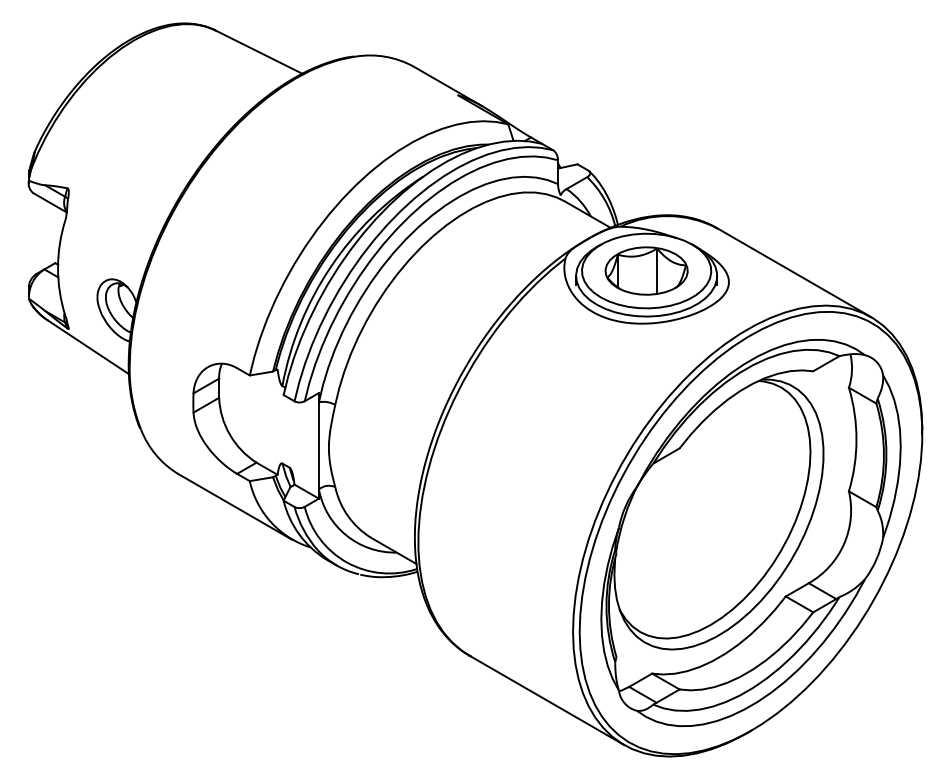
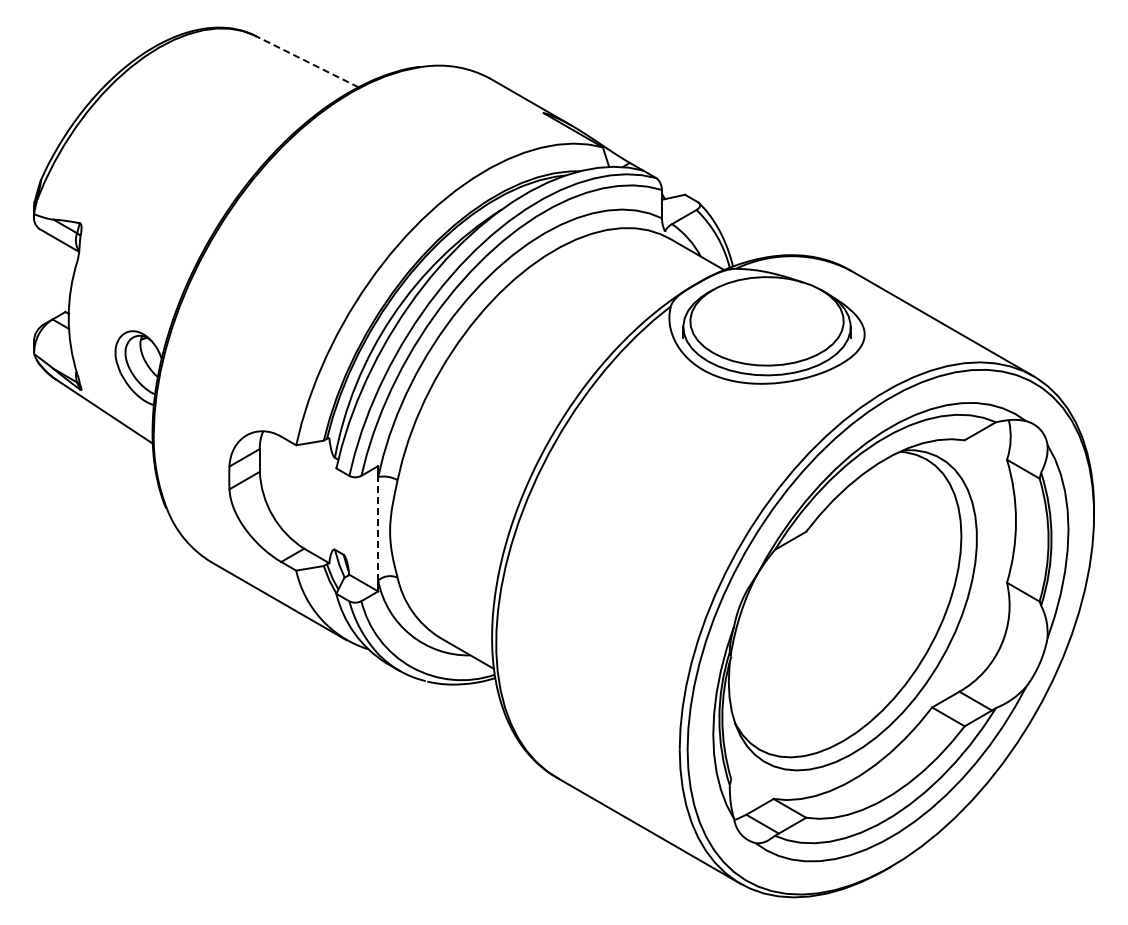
line: (258, 51) -> (306, 61), solid -> dashed
part: (646, 271) -> (766, 321), removed
line: (319, 445) -> (378, 528), solid -> dashed

